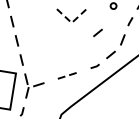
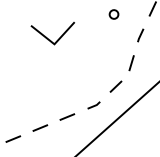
line: (71, 22) -> (54, 43), dashed -> solid
line: (97, 32) -> (93, 55), removed
part: (67, 75) -> (54, 122), size x1.67

